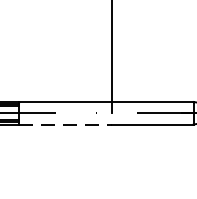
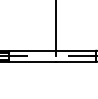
line: (67, 123) -> (33, 61), dashed -> solid

